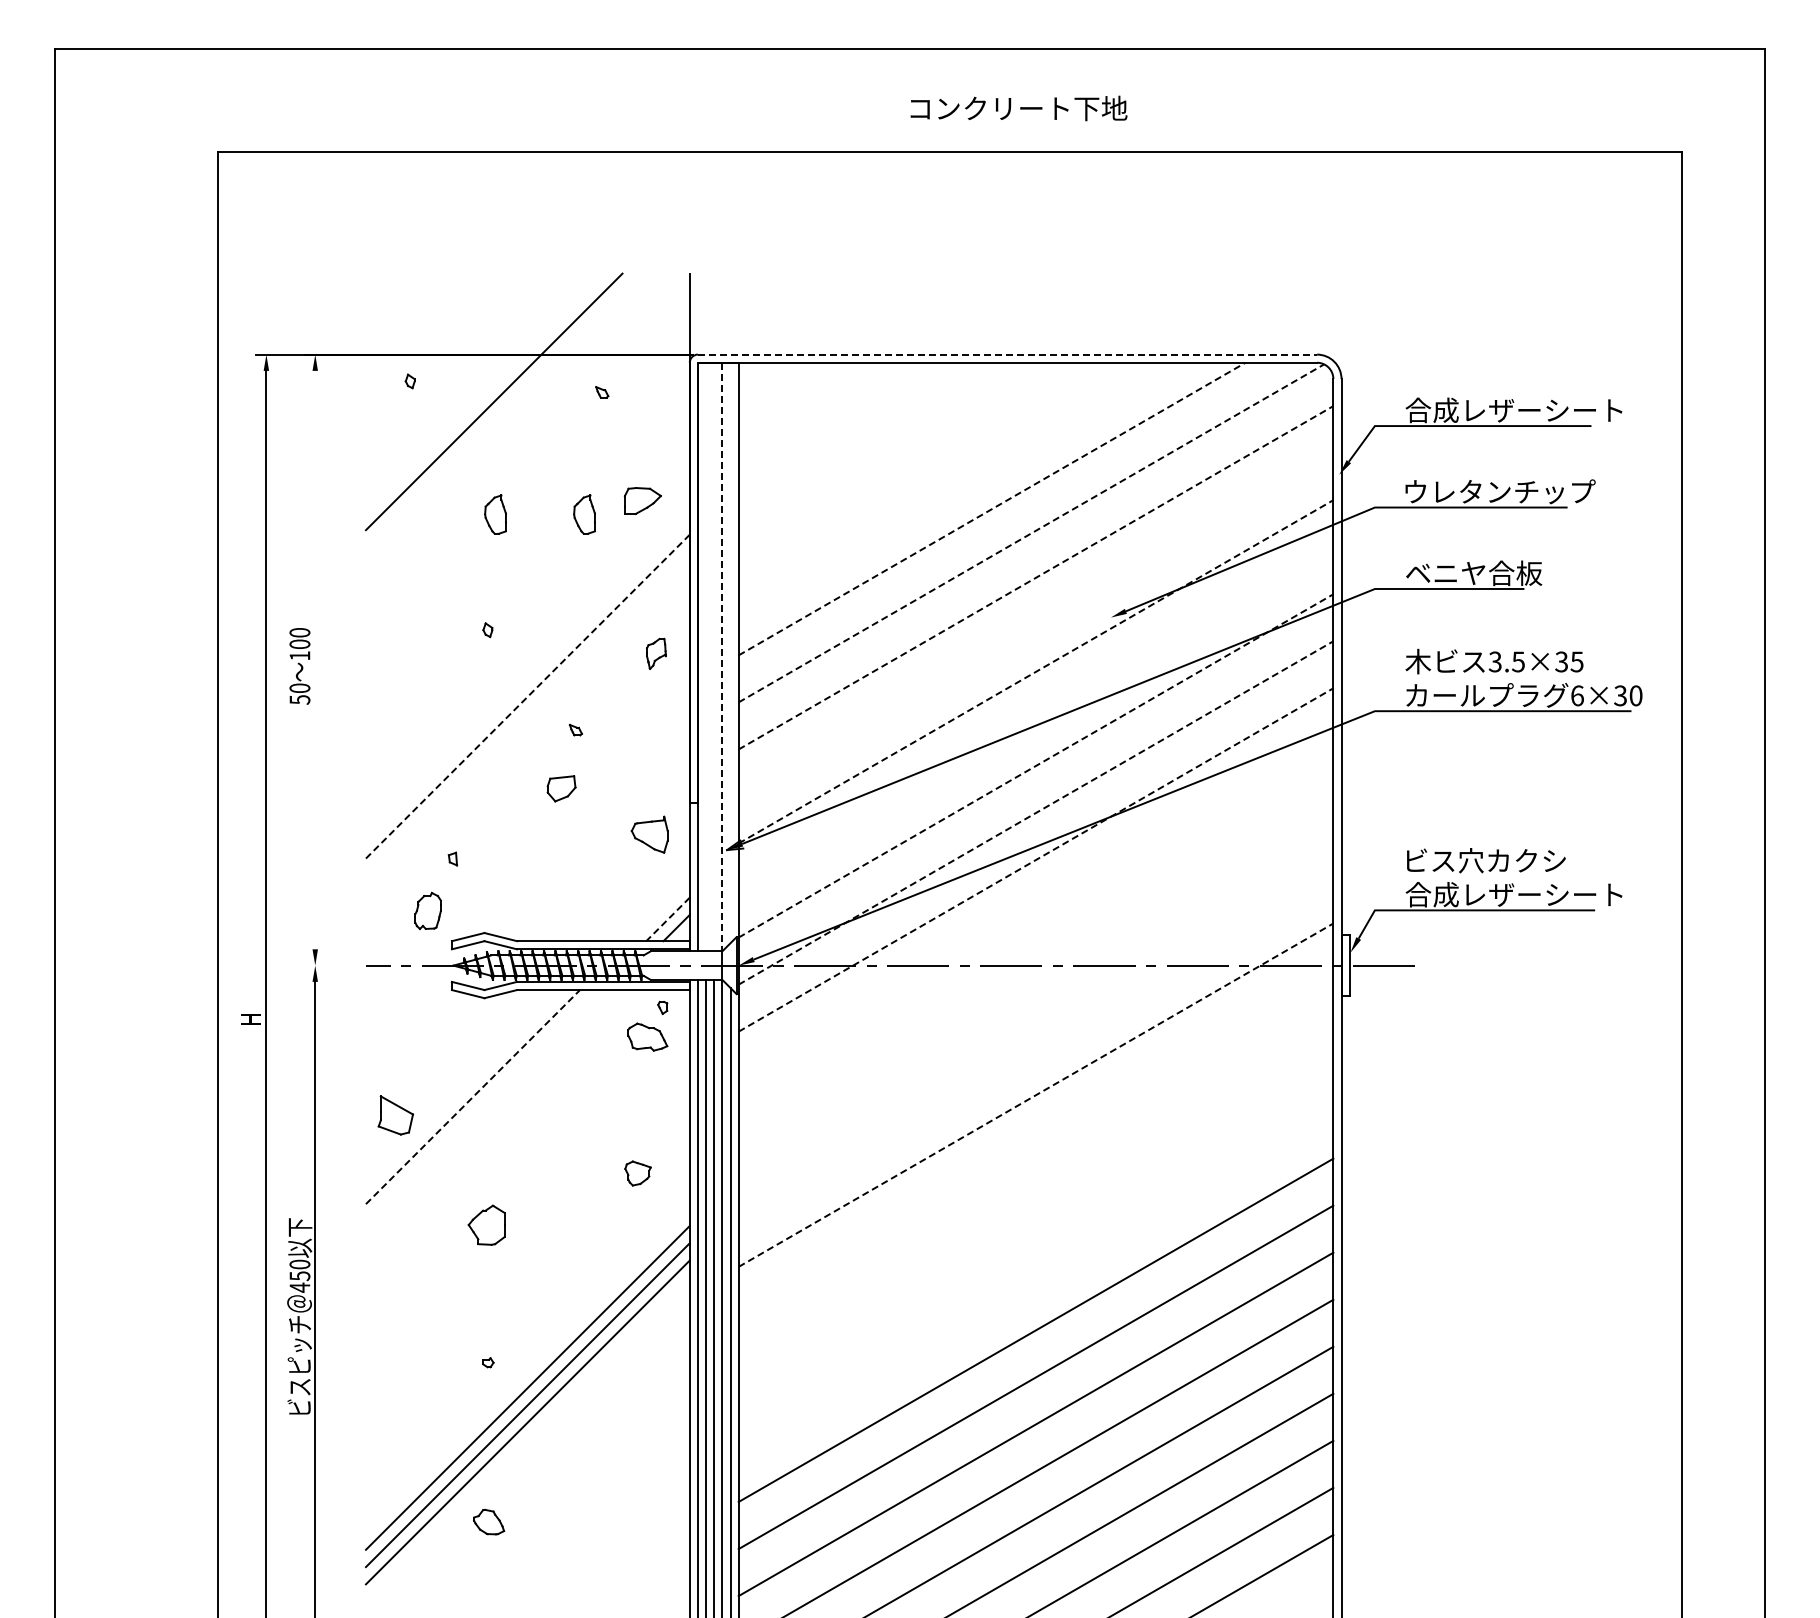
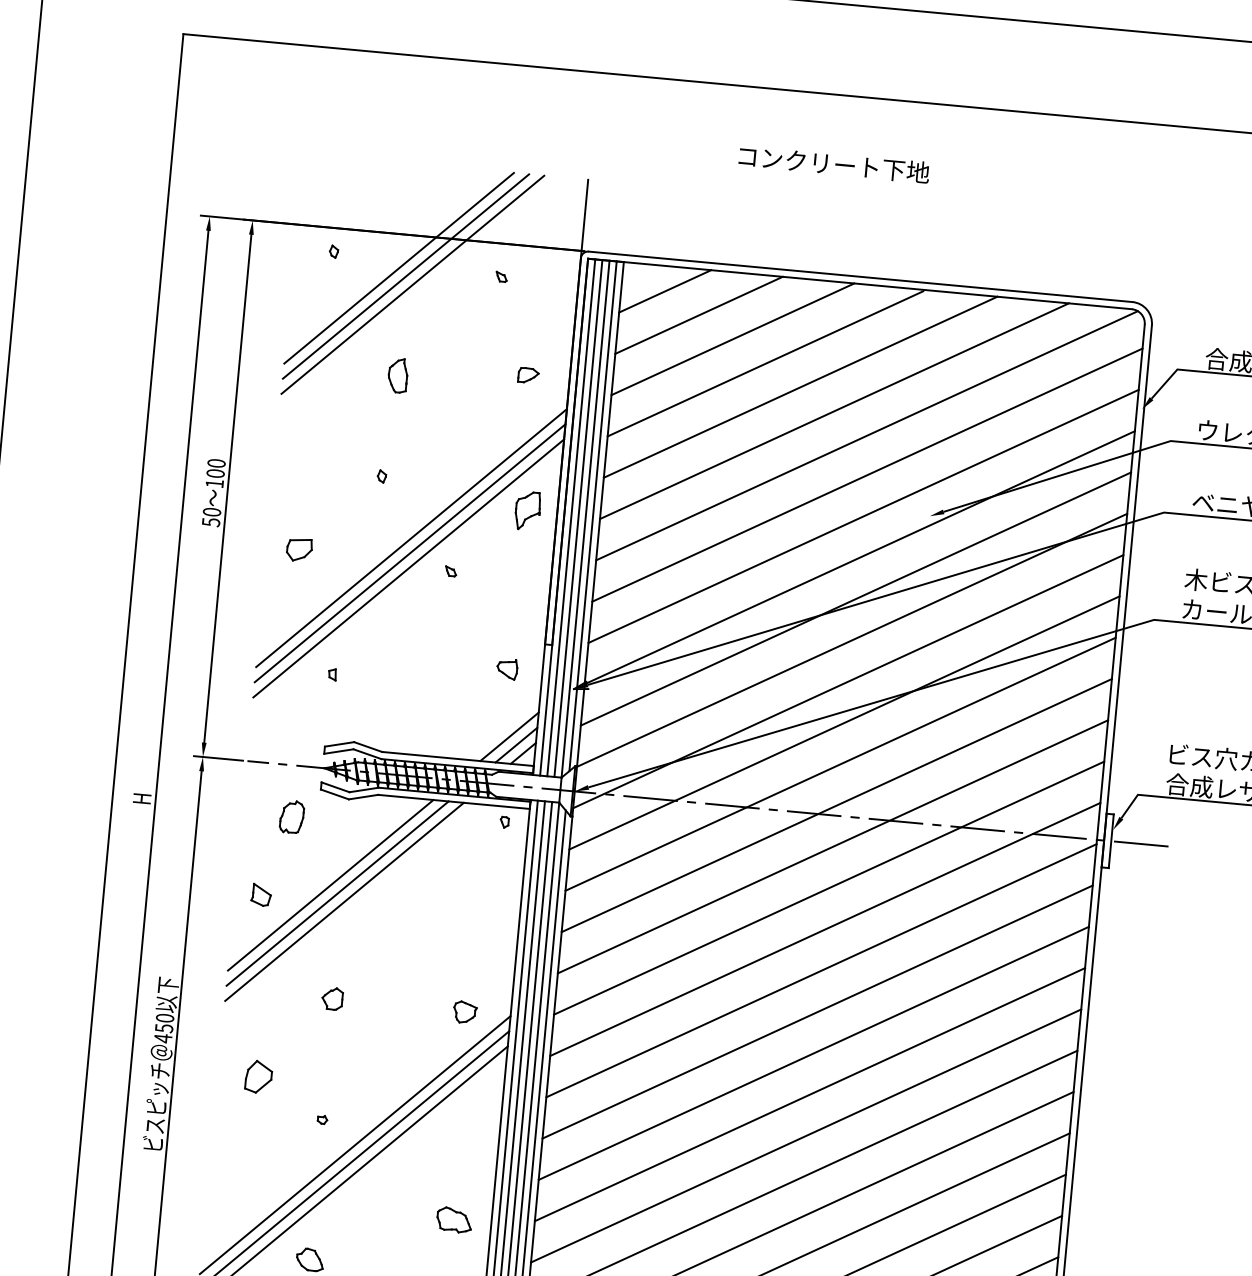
text: (1018, 108) -> (833, 164), moved
line: (1007, 354) -> (860, 276), dashed -> solid
line: (788, 391) -> (665, 291), added
line: (485, 392) -> (399, 267), added
line: (502, 410) -> (412, 284), added
line: (828, 414) -> (698, 314), added
line: (869, 438) -> (732, 339), added
line: (908, 462) -> (764, 363), added
line: (951, 485) -> (800, 387), added
part: (642, 500) -> (528, 375), size x0.62
line: (992, 509) -> (834, 411), dashed -> solid
part: (584, 514) -> (476, 382), removed
line: (1031, 533) -> (867, 435), dashed -> solid
line: (1036, 577) -> (867, 474), dashed -> solid
line: (1035, 624) -> (863, 516), added
line: (730, 652) -> (593, 515), added
part: (656, 653) -> (528, 510), size x1.43
line: (706, 656) -> (571, 517), added
line: (714, 656) -> (578, 518), added
line: (722, 657) -> (585, 519), dashed -> solid
line: (315, 659) -> (228, 488), added
line: (1036, 671) -> (860, 557), dashed -> solid
line: (527, 696) -> (411, 537), dashed -> solid
line: (527, 713) -> (409, 552), added
line: (1035, 718) -> (855, 598), added
line: (527, 731) -> (408, 568), added
line: (1036, 765) -> (852, 640), dashed -> solid
part: (561, 788) -> (299, 549), moved
line: (1036, 812) -> (848, 681), dashed -> solid
part: (649, 834) -> (507, 669), size x0.62
line: (1036, 859) -> (844, 722), dashed -> solid
line: (1035, 906) -> (840, 763), added
part: (427, 910) -> (291, 816), moved
line: (658, 910) -> (508, 736), added
line: (668, 919) -> (516, 745), dashed -> solid
line: (1035, 953) -> (836, 805), added
line: (332, 965) -> (218, 758), added
line: (1035, 1000) -> (832, 846), added
part: (647, 1036) -> (454, 1219), moved
line: (1035, 1047) -> (828, 887), added
line: (1036, 1094) -> (825, 928), dashed -> solid
line: (473, 1096) -> (331, 884), dashed -> solid
line: (481, 1105) -> (337, 893), added
line: (489, 1114) -> (343, 901), added
part: (395, 1115) -> (261, 895), size x0.62
line: (1035, 1141) -> (821, 970), added
part: (637, 1173) -> (464, 1012), moved
line: (1035, 1188) -> (817, 1011), added
part: (486, 1224) -> (332, 998), size x0.62
line: (1035, 1235) -> (813, 1052), added
line: (1035, 1282) -> (809, 1093), added
part: (411, 1321) -> (258, 1077), added

